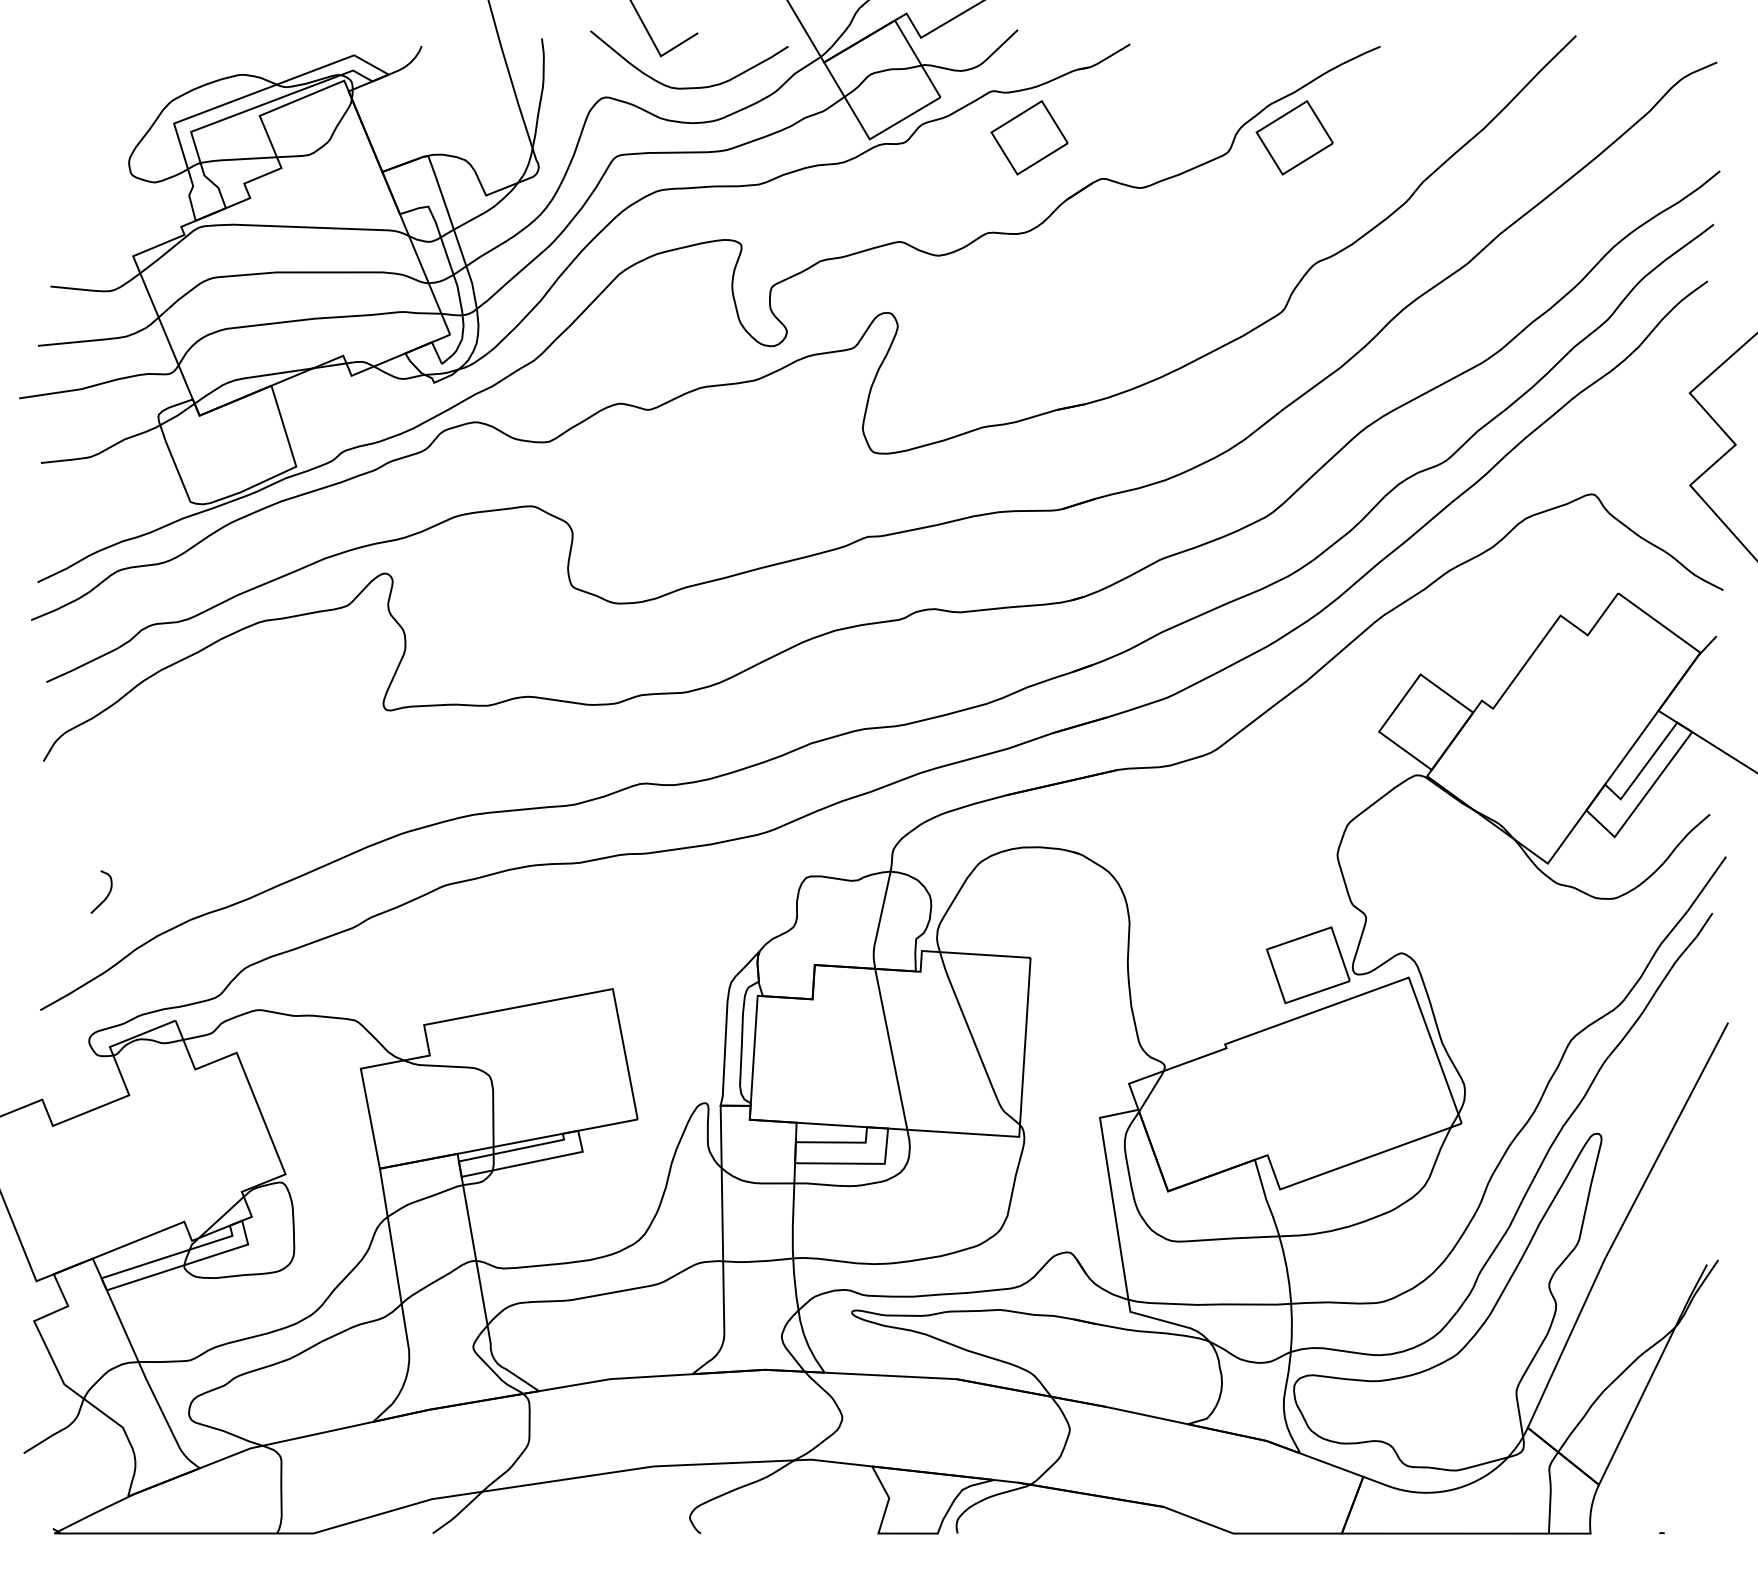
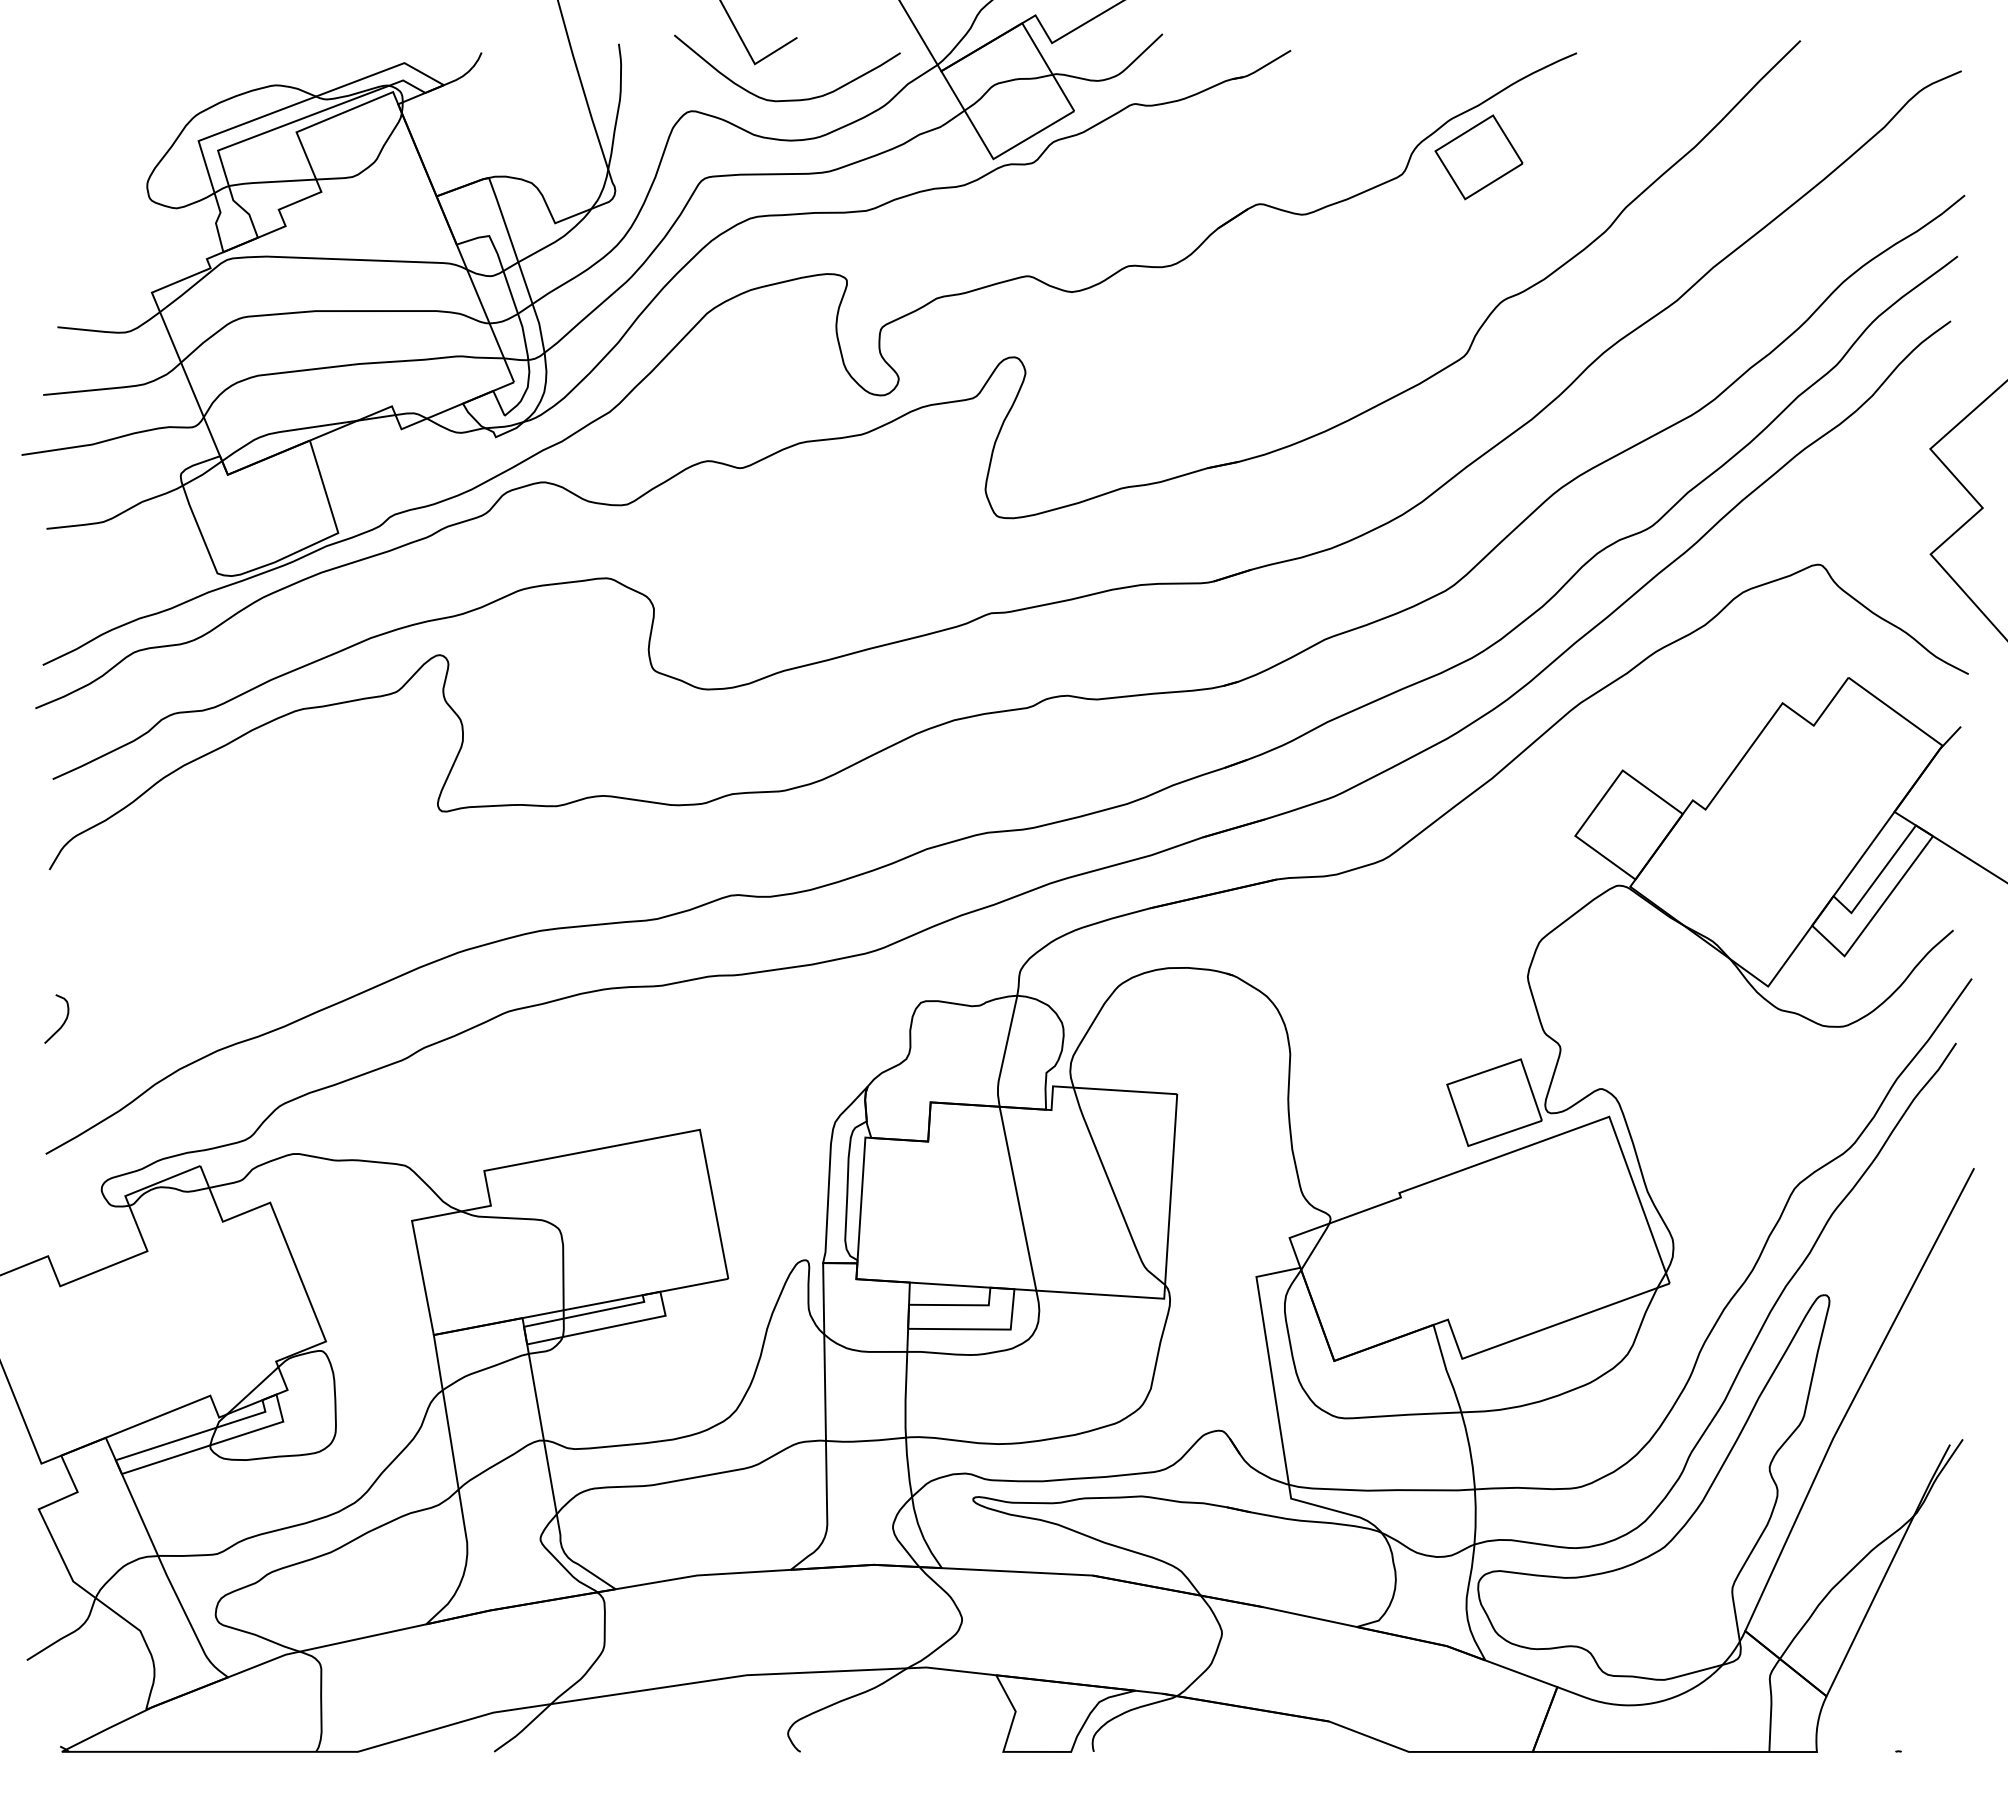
part: (1029, 137) -> (1175, 157), removed
curve: (106, 895) -> (62, 1023), moved

